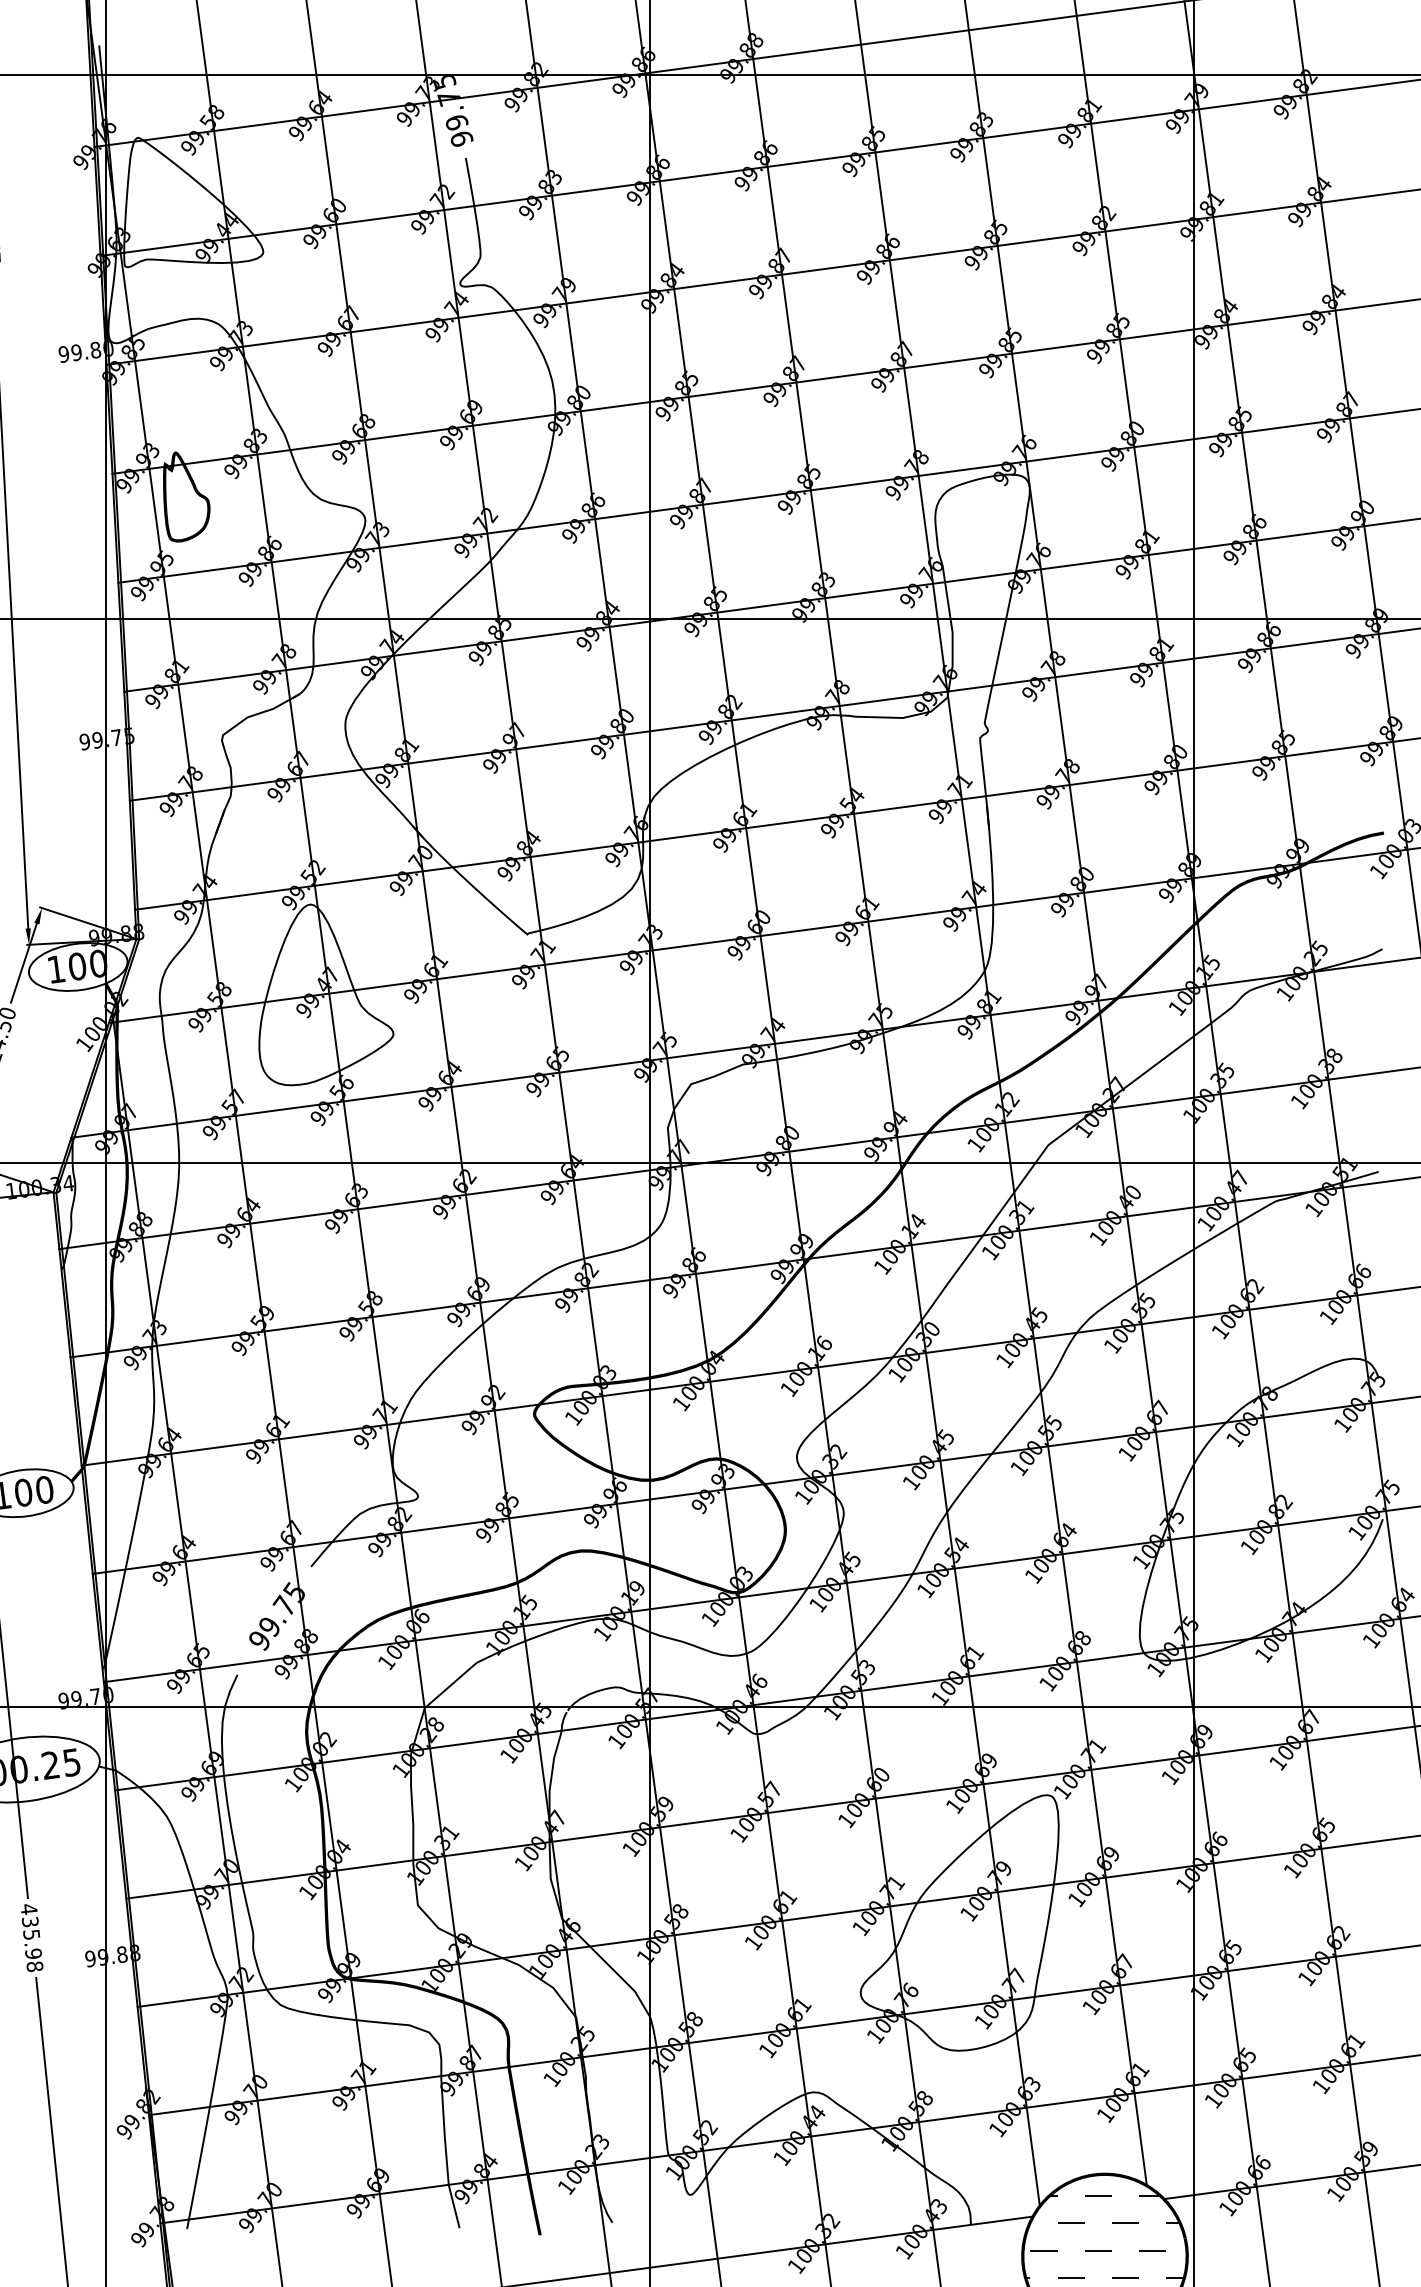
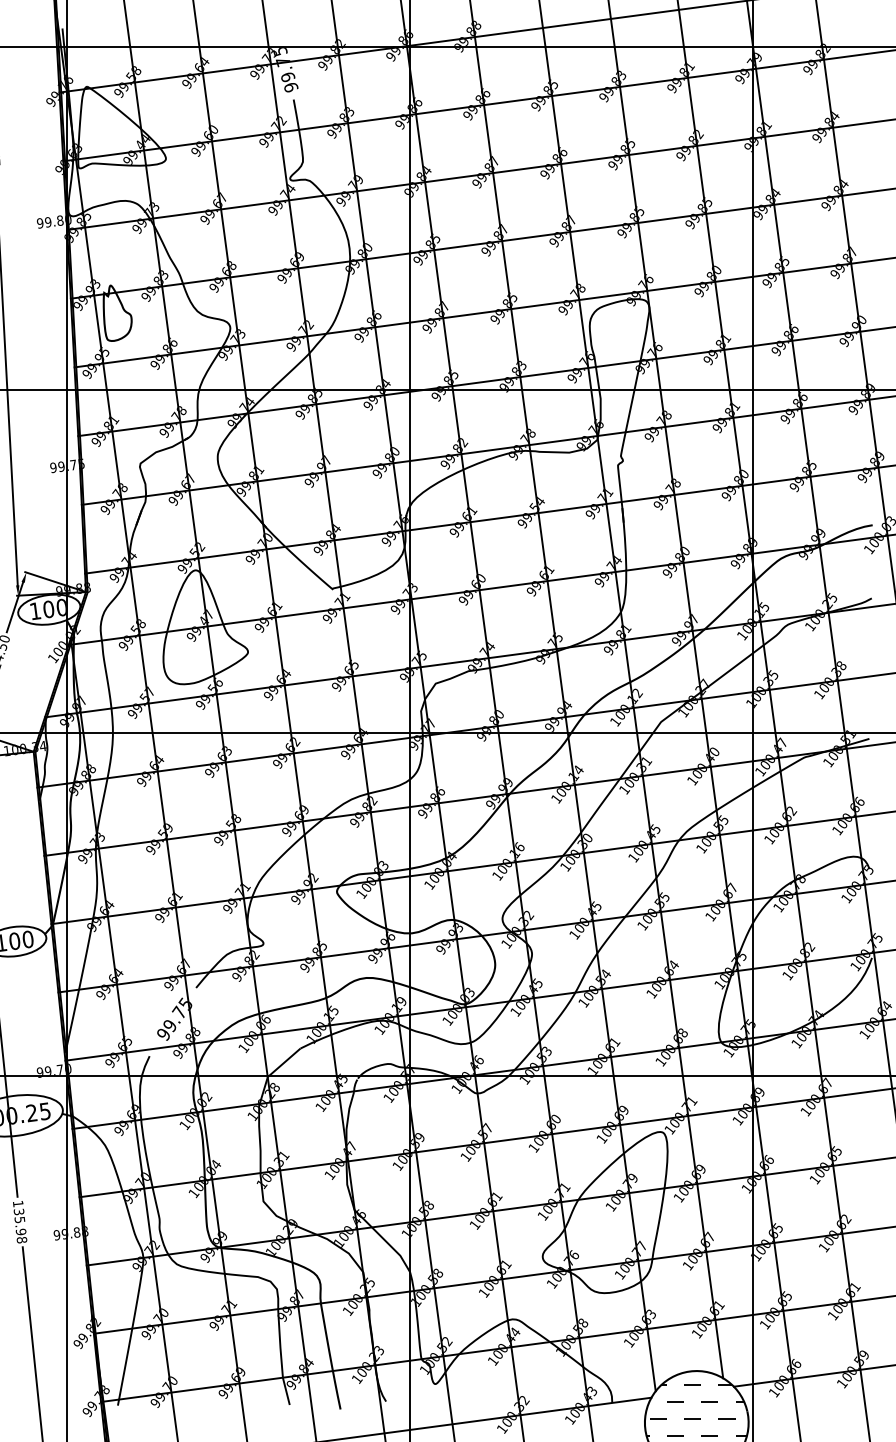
text: (29, 1908) -> (18, 1203), 435.98 -> 135.98

